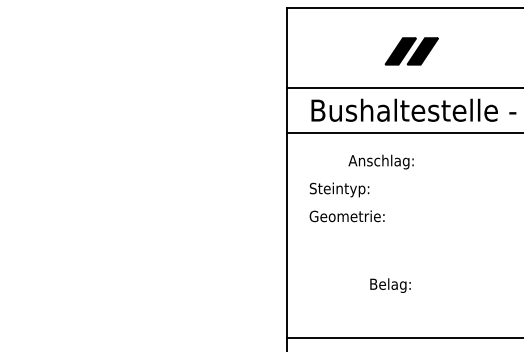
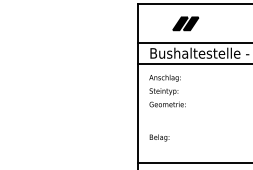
part: (411, 50) -> (185, 23), moved
text: (380, 160) -> (164, 77), moved
text: (390, 284) -> (159, 137), moved

